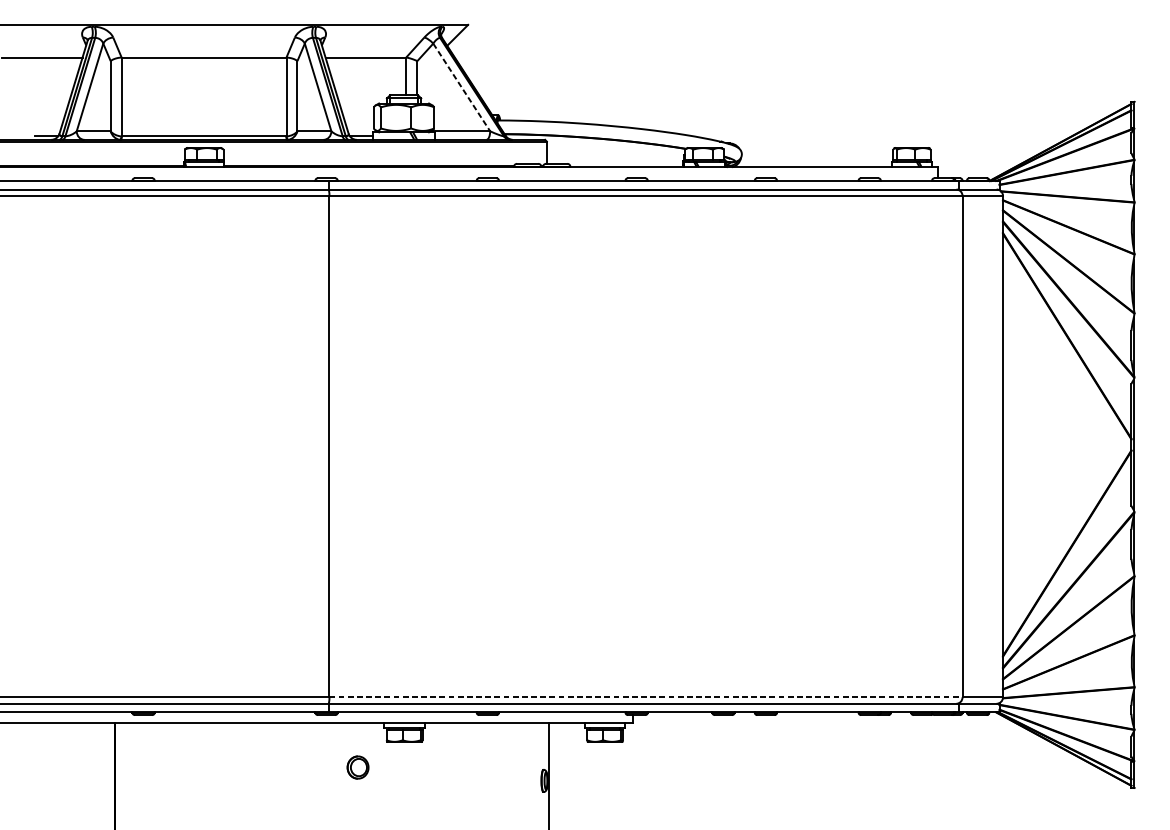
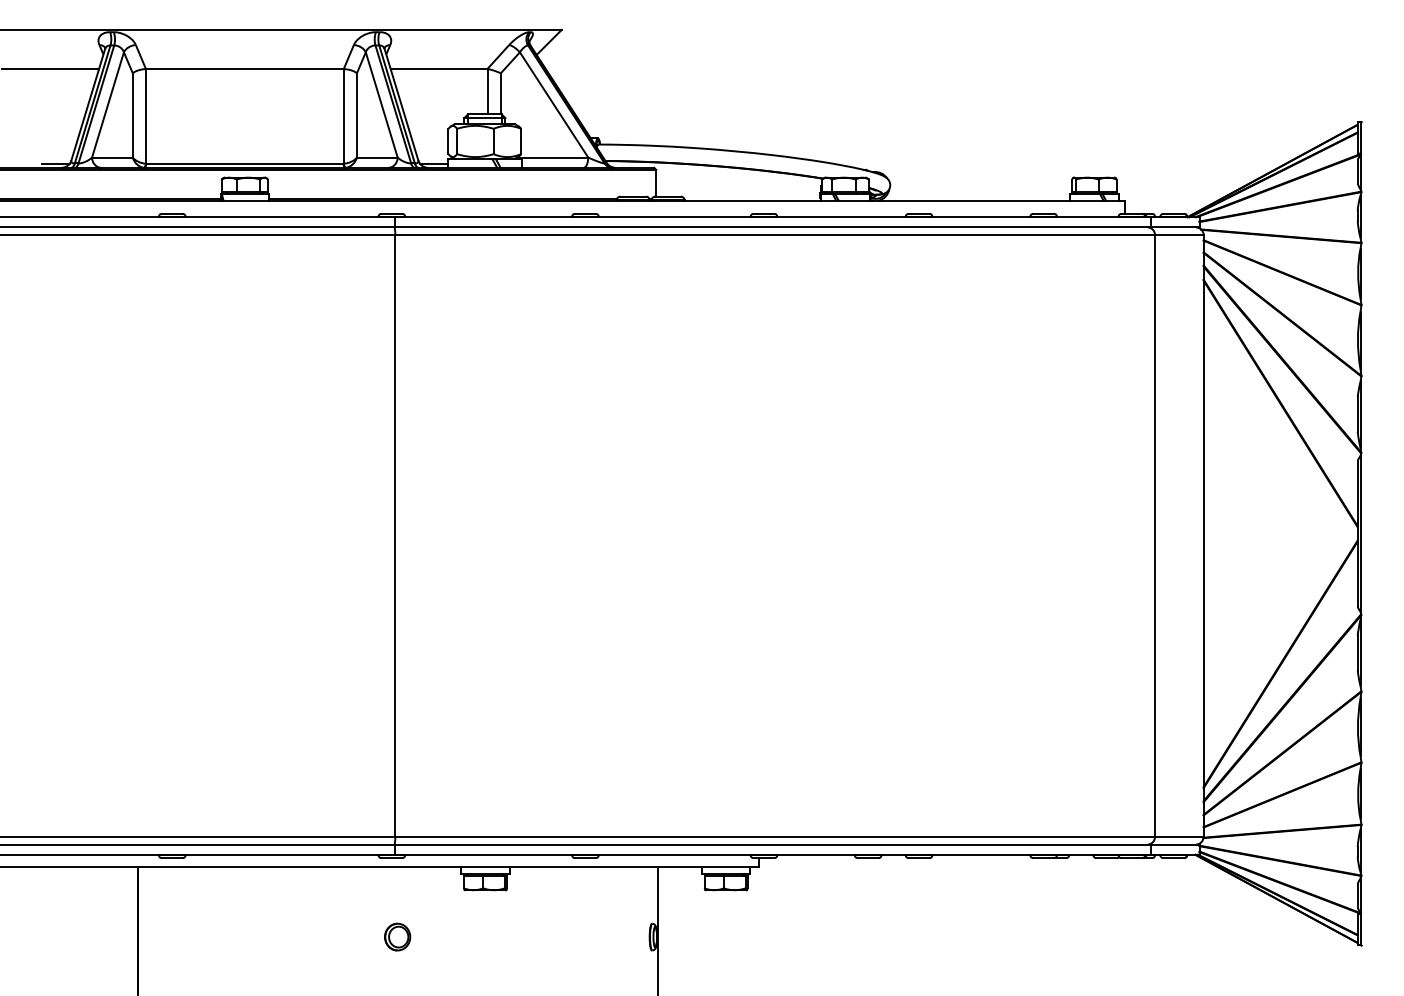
line: (462, 87) -> (554, 104), dashed -> solid
line: (646, 697) -> (775, 836), dashed -> solid
part: (357, 767) -> (397, 936), moved

